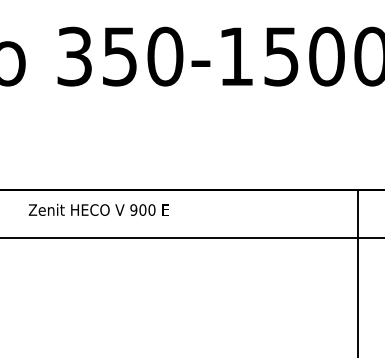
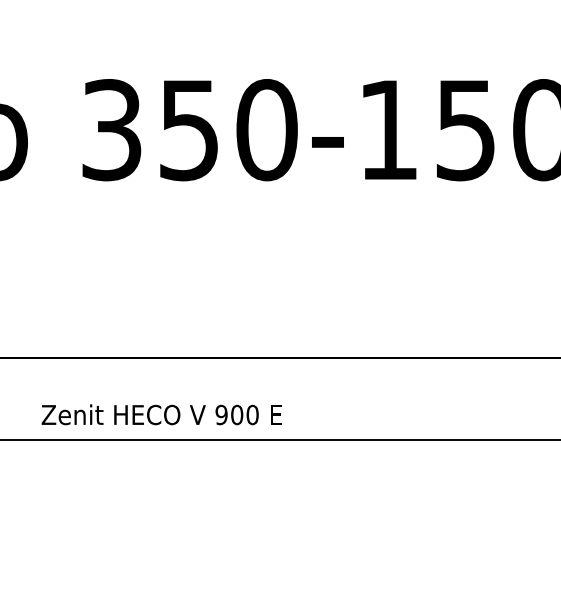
text: (98, 209) -> (161, 414), moved

